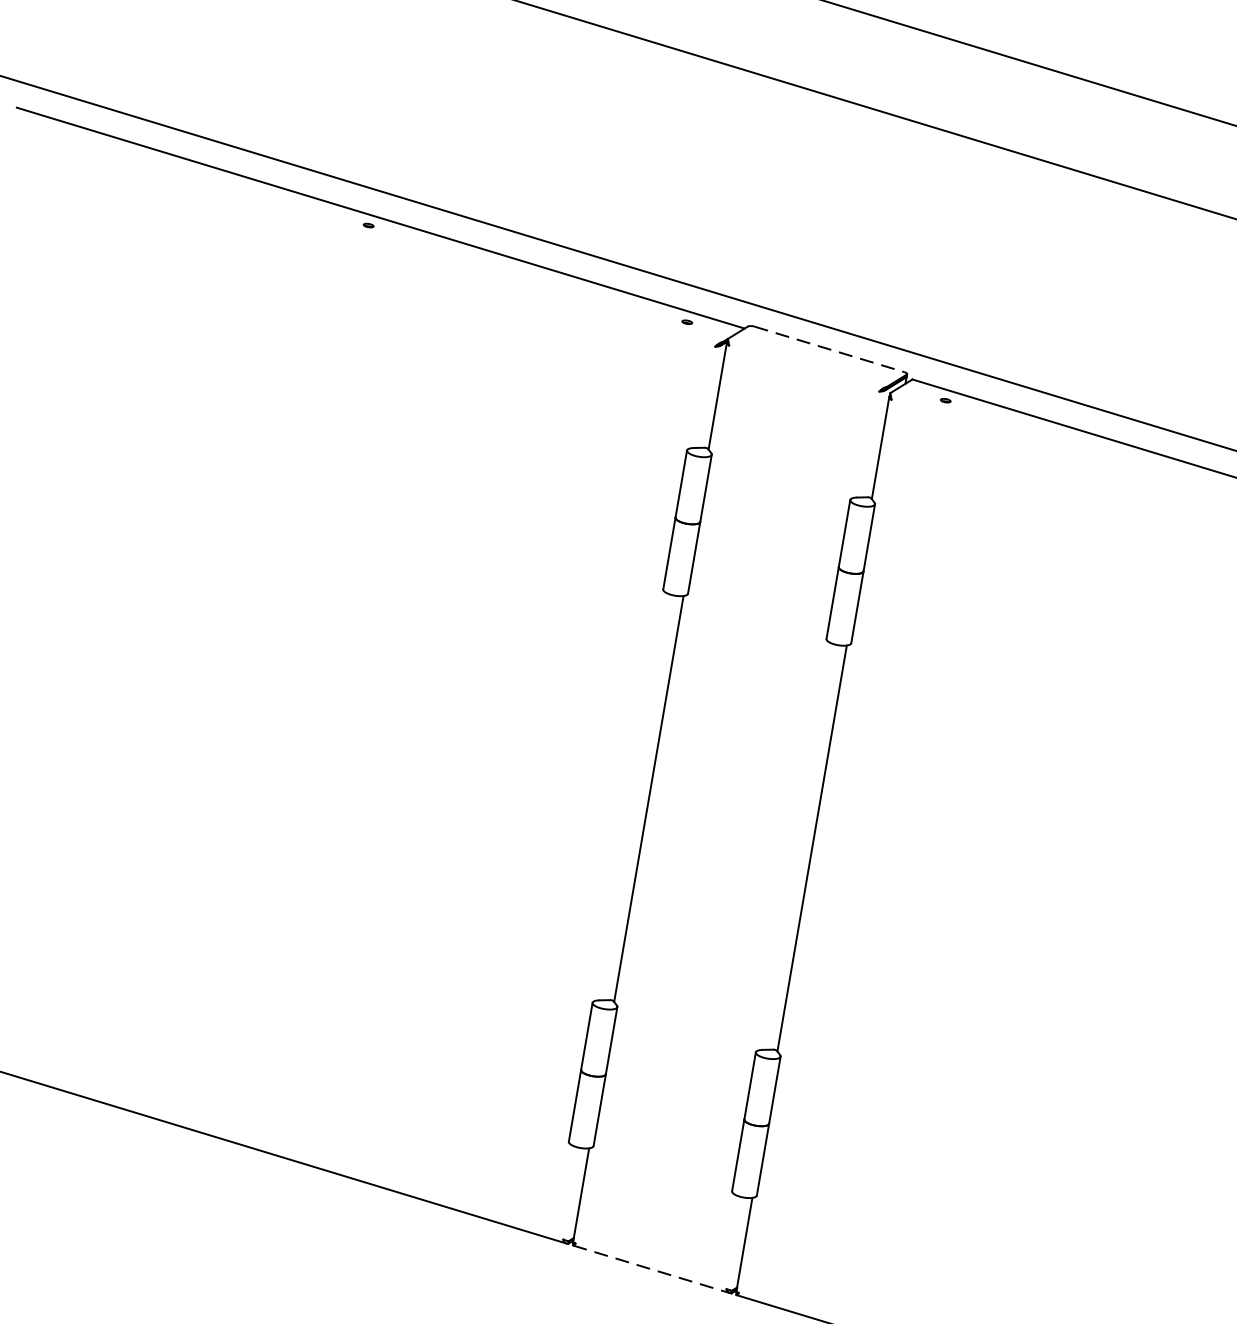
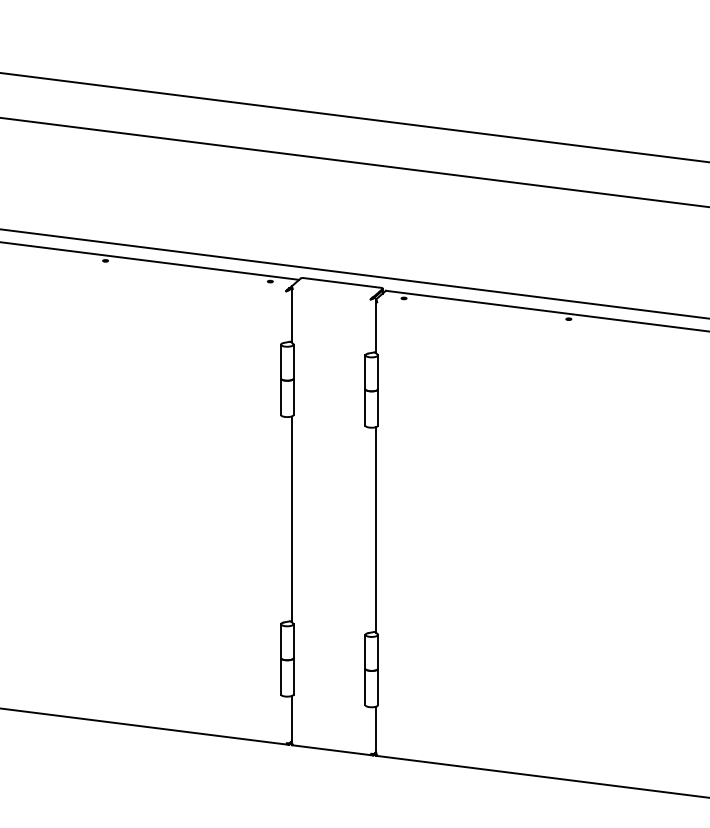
line: (831, 350) -> (343, 283), dashed -> solid
line: (651, 1269) -> (332, 750), dashed -> solid

